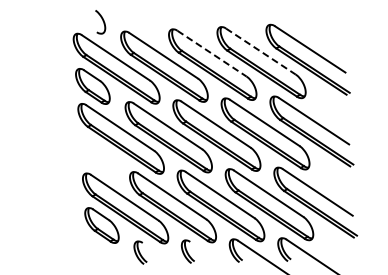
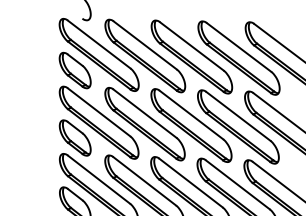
line: (260, 51) -> (238, 47), dashed -> solid
line: (212, 53) -> (192, 46), dashed -> solid
part: (97, 155) -> (75, 137), added

